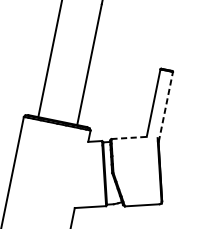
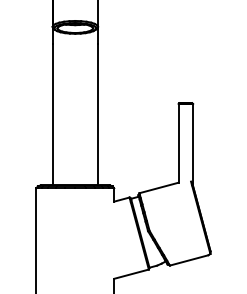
line: (166, 106) -> (193, 144), dashed -> solid
line: (129, 137) -> (159, 187), dashed -> solid

